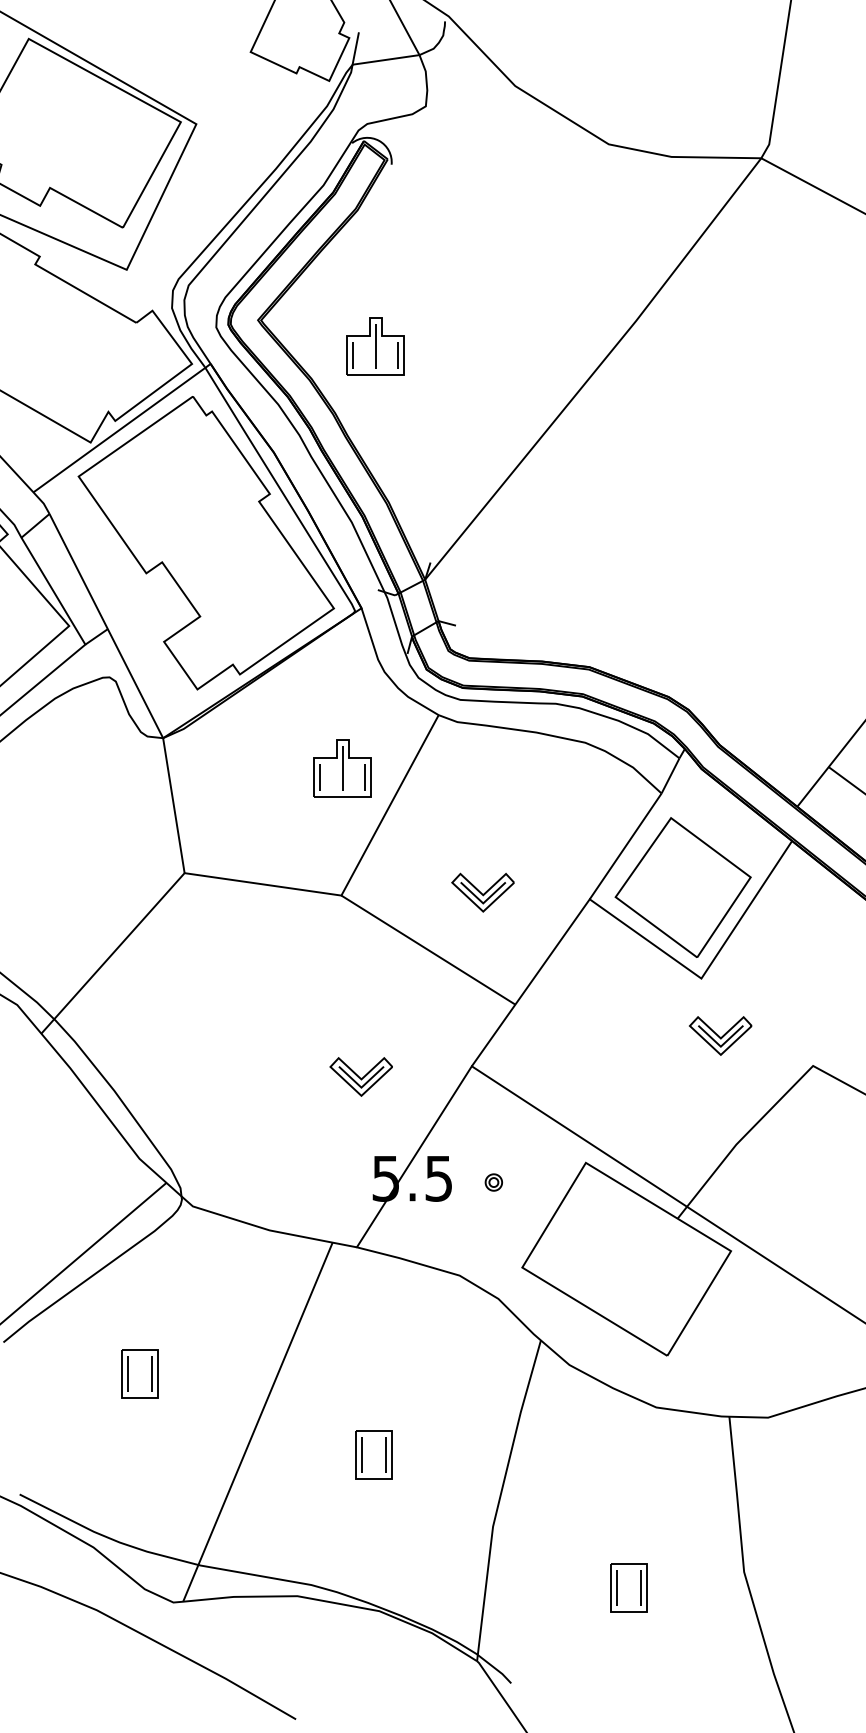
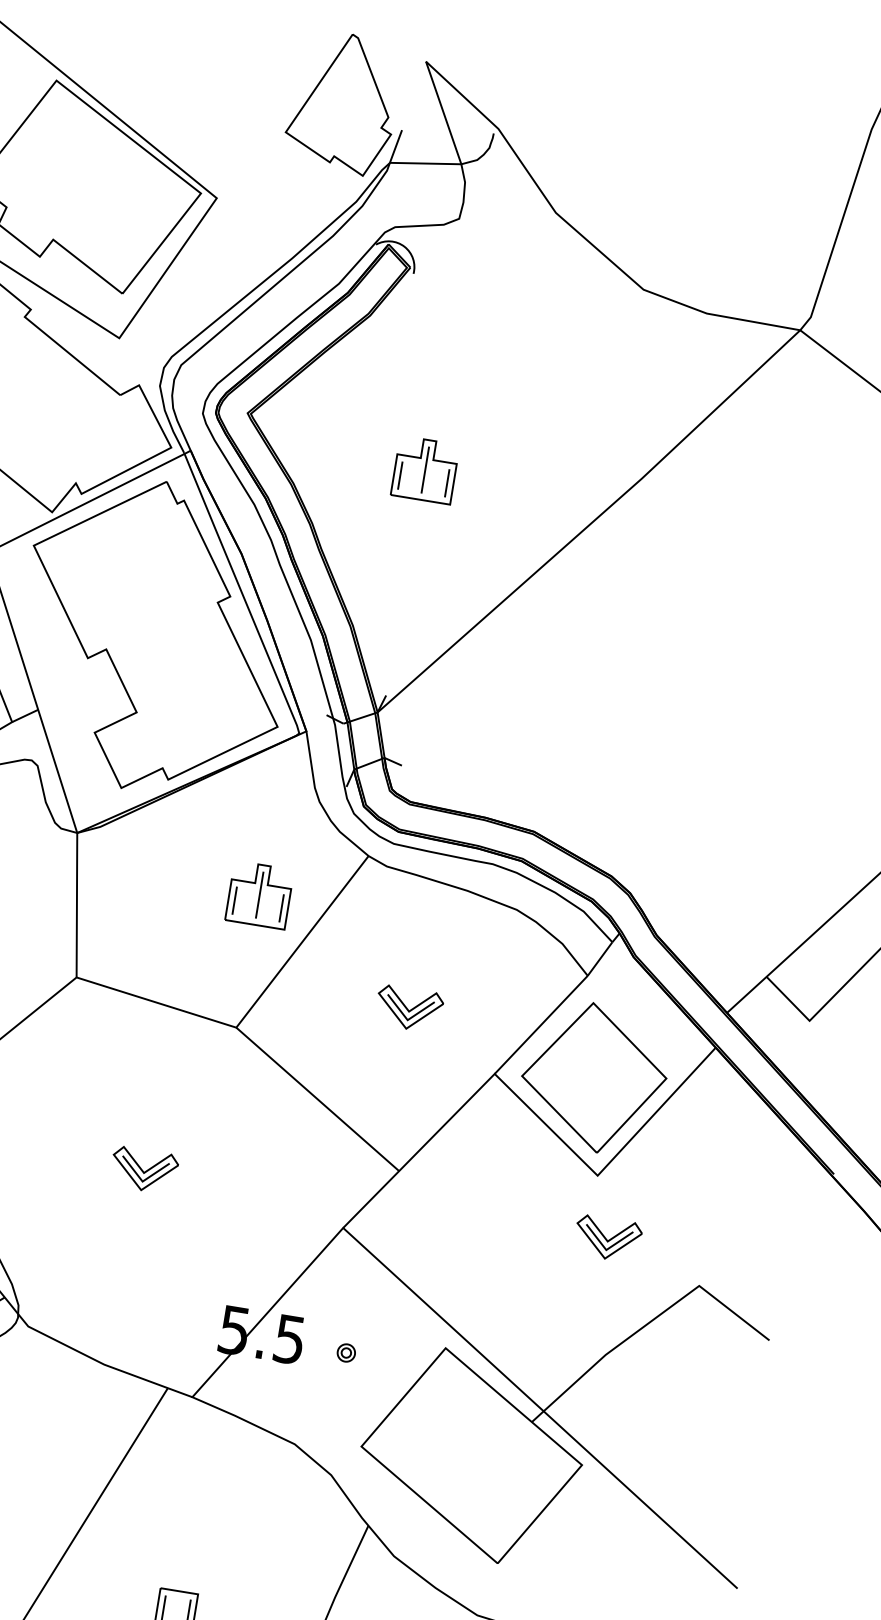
part: (375, 346) -> (425, 470), moved
part: (482, 892) -> (408, 1008), moved
part: (360, 1076) -> (143, 1169), moved

